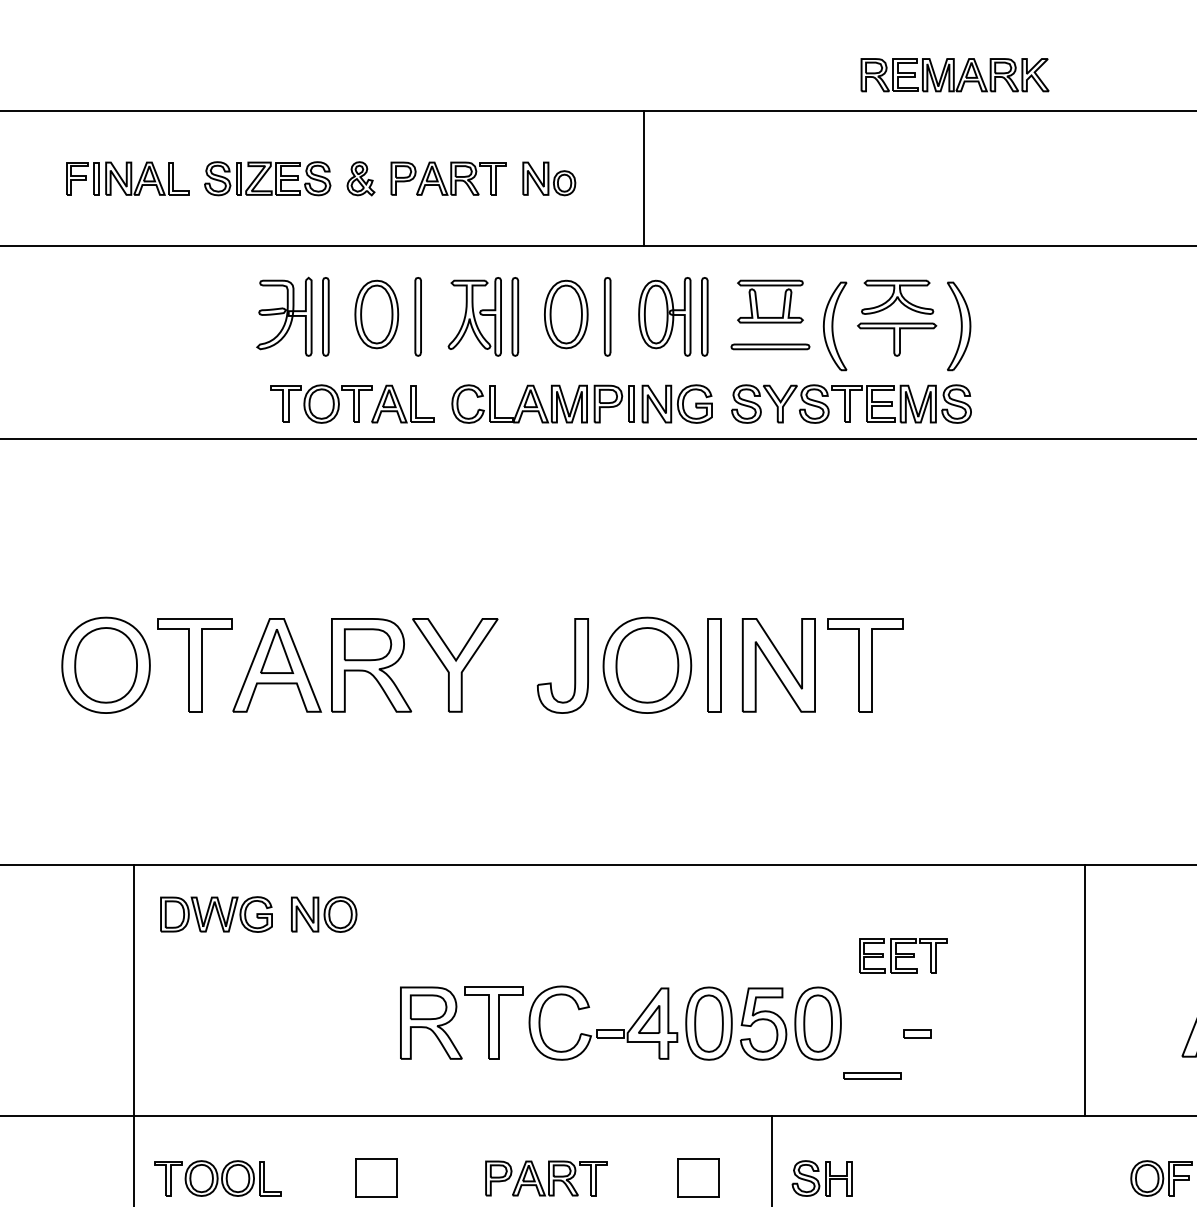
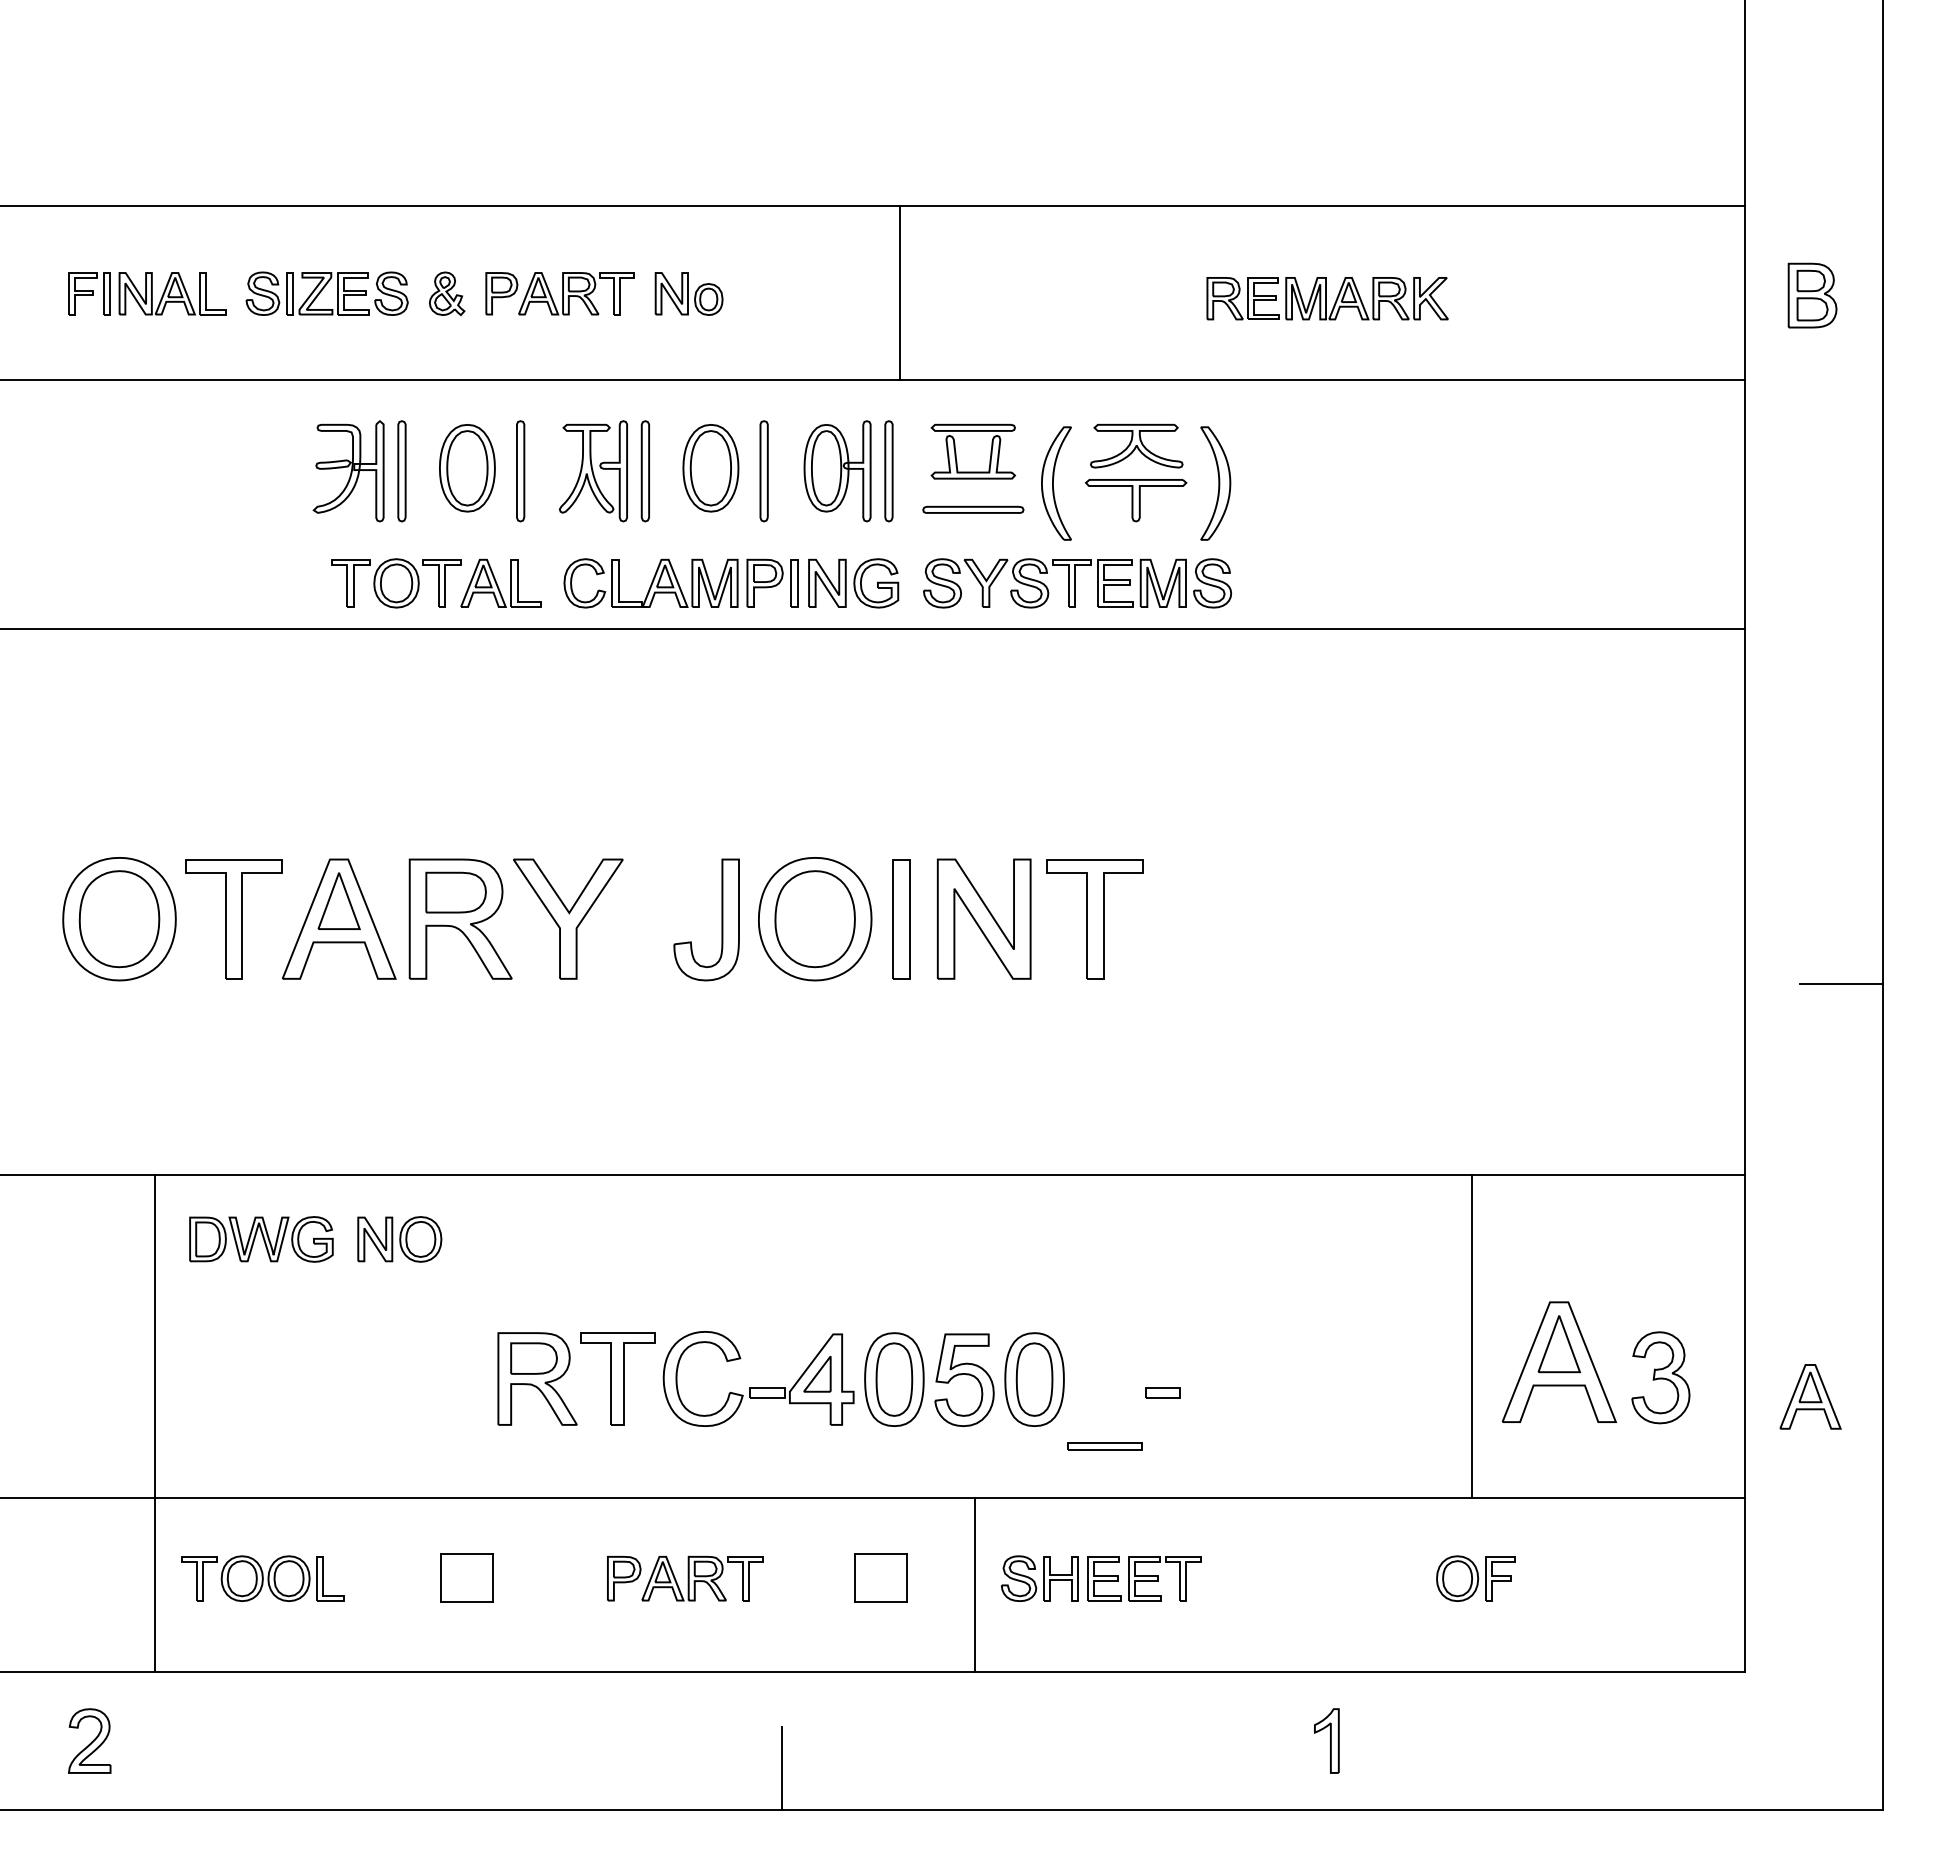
part: (954, 75) -> (1327, 298), moved
line: (644, 178) -> (900, 293), moved
part: (903, 955) -> (1144, 1578), moved
line: (1084, 990) -> (1471, 1336), moved

